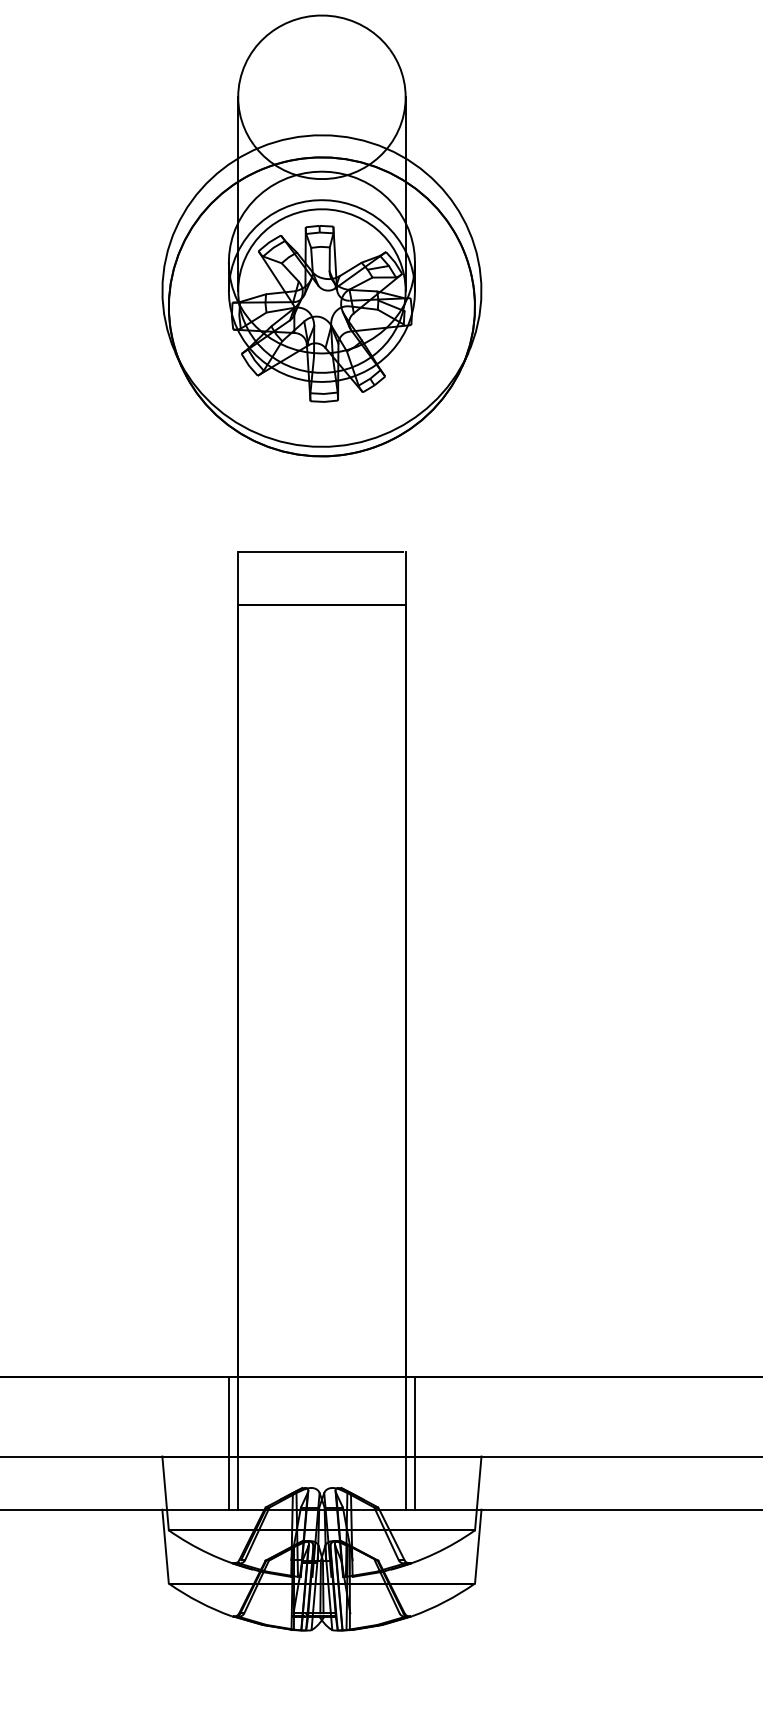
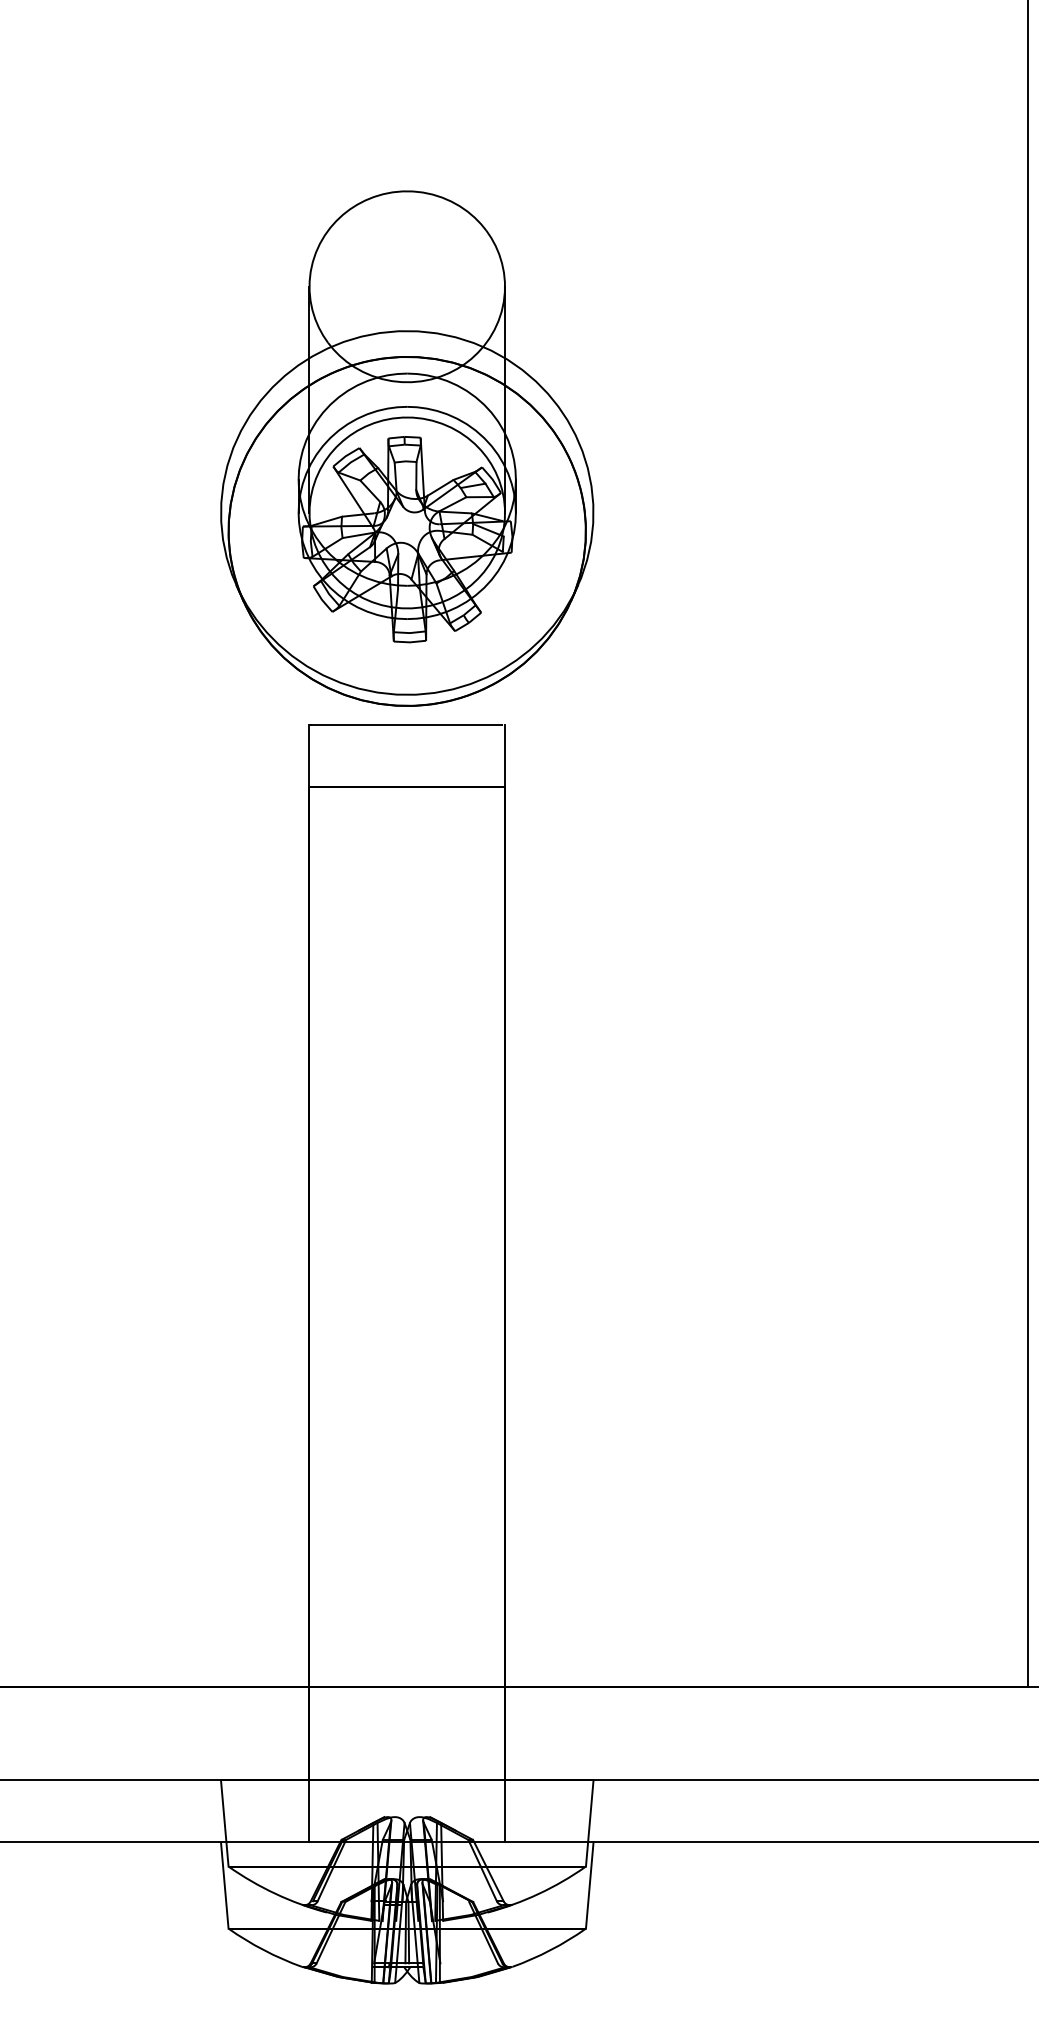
part: (322, 235) -> (407, 448), moved
line: (228, 1442) -> (298, 1764), removed
line: (414, 1442) -> (515, 1764), removed

